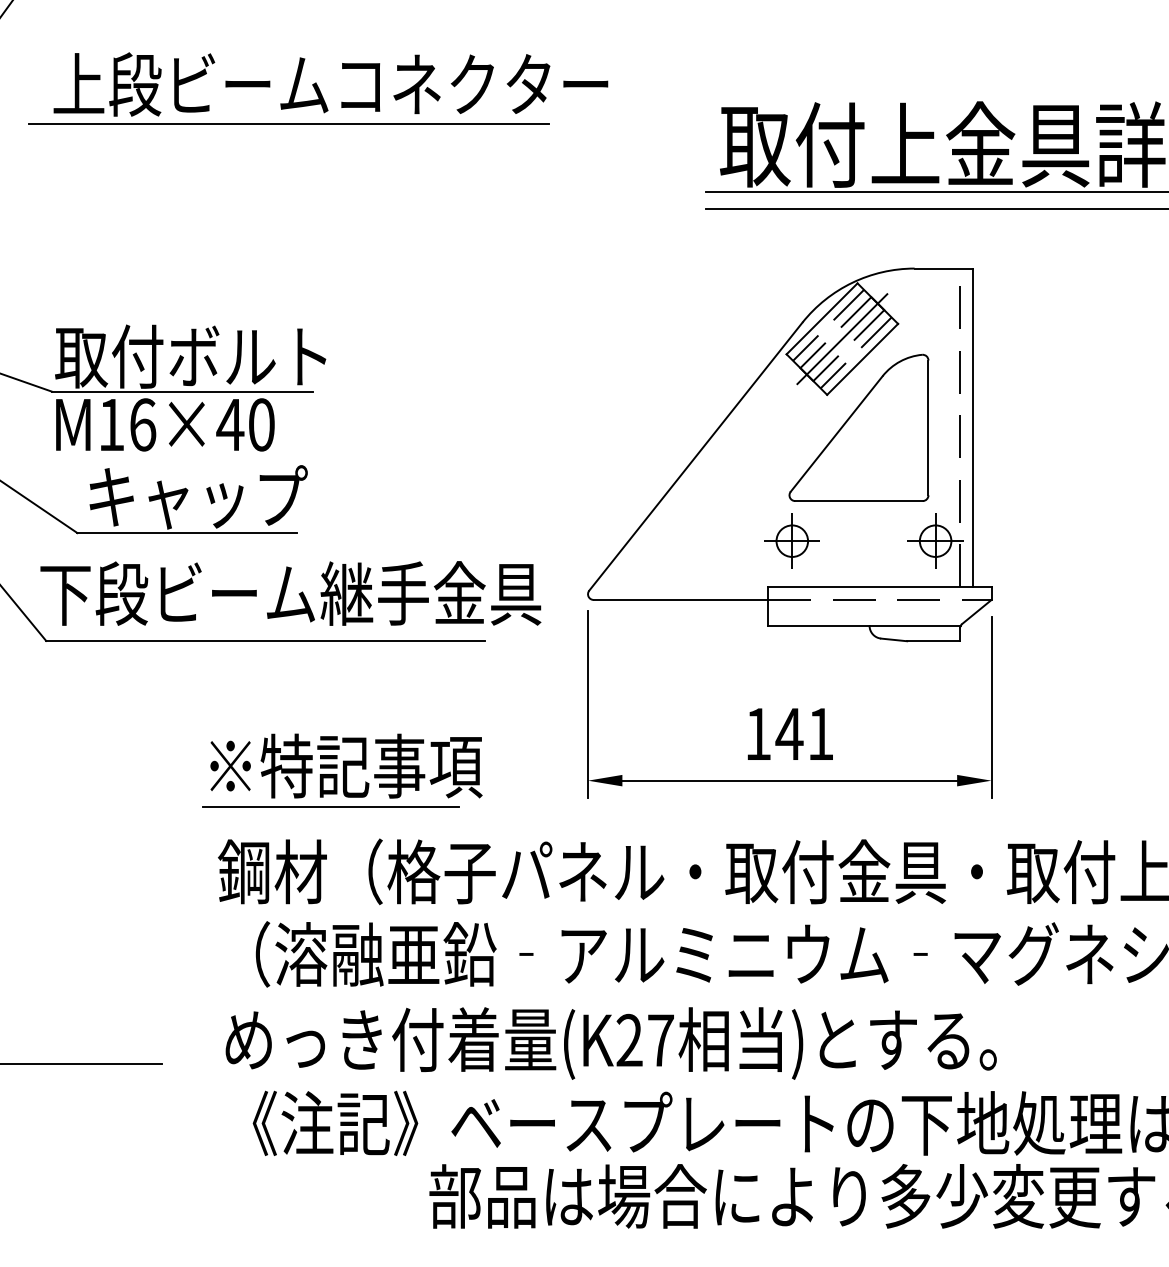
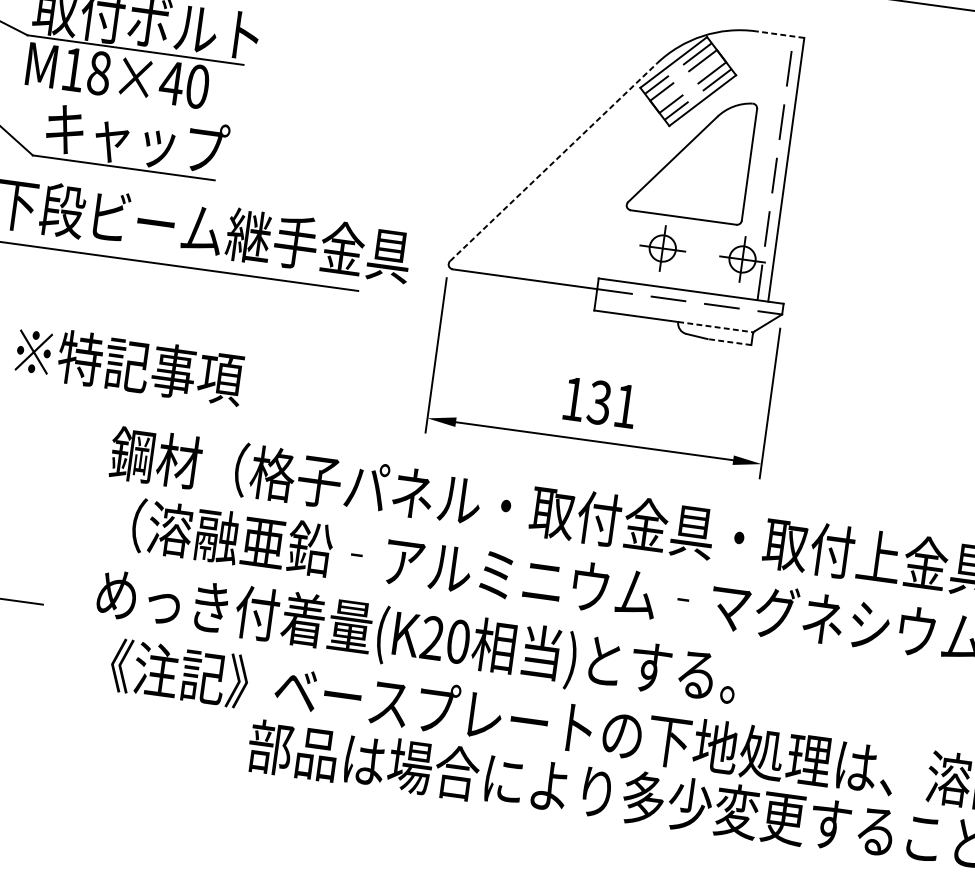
line: (943, 268) -> (780, 34), solid -> dashed
line: (841, 338) -> (687, 80), removed
text: (143, 424) -> (99, 72), M16×40 -> M18×40
line: (696, 456) -> (554, 162), solid -> dashed
part: (791, 540) -> (662, 247), moved
line: (915, 625) -> (716, 326), solid -> dashed
line: (933, 641) -> (729, 342), solid -> dashed
text: (789, 733) -> (599, 402), 141 -> 131
text: (346, 765) -> (129, 364), moved
line: (330, 807) -> (211, 411), removed
text: (660, 1040) -> (458, 641), (K27 -> (K20

